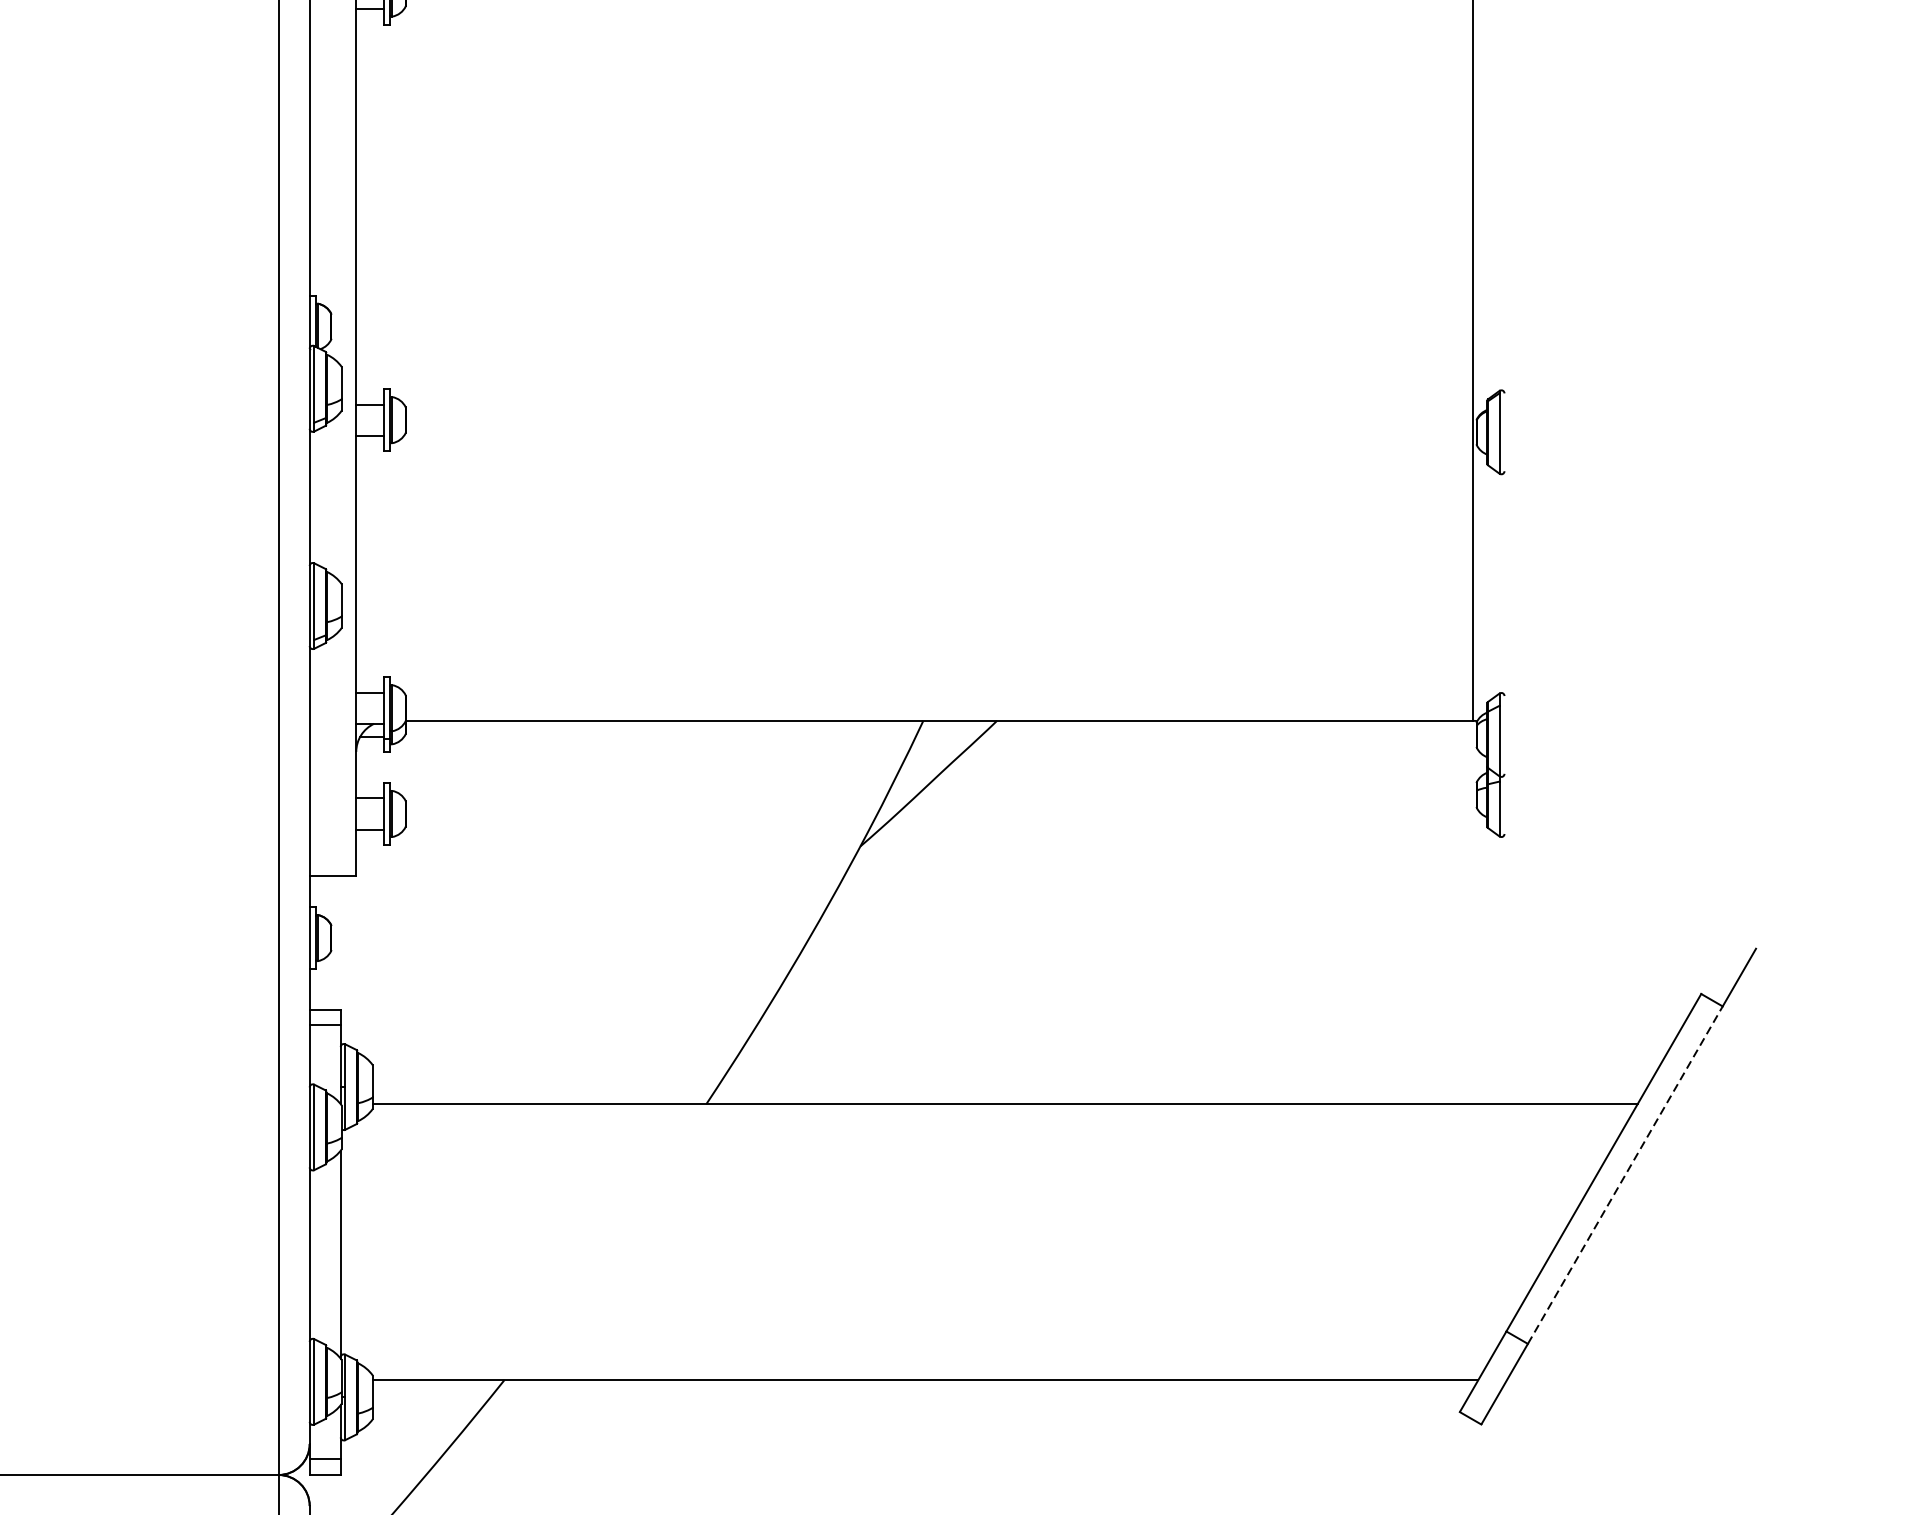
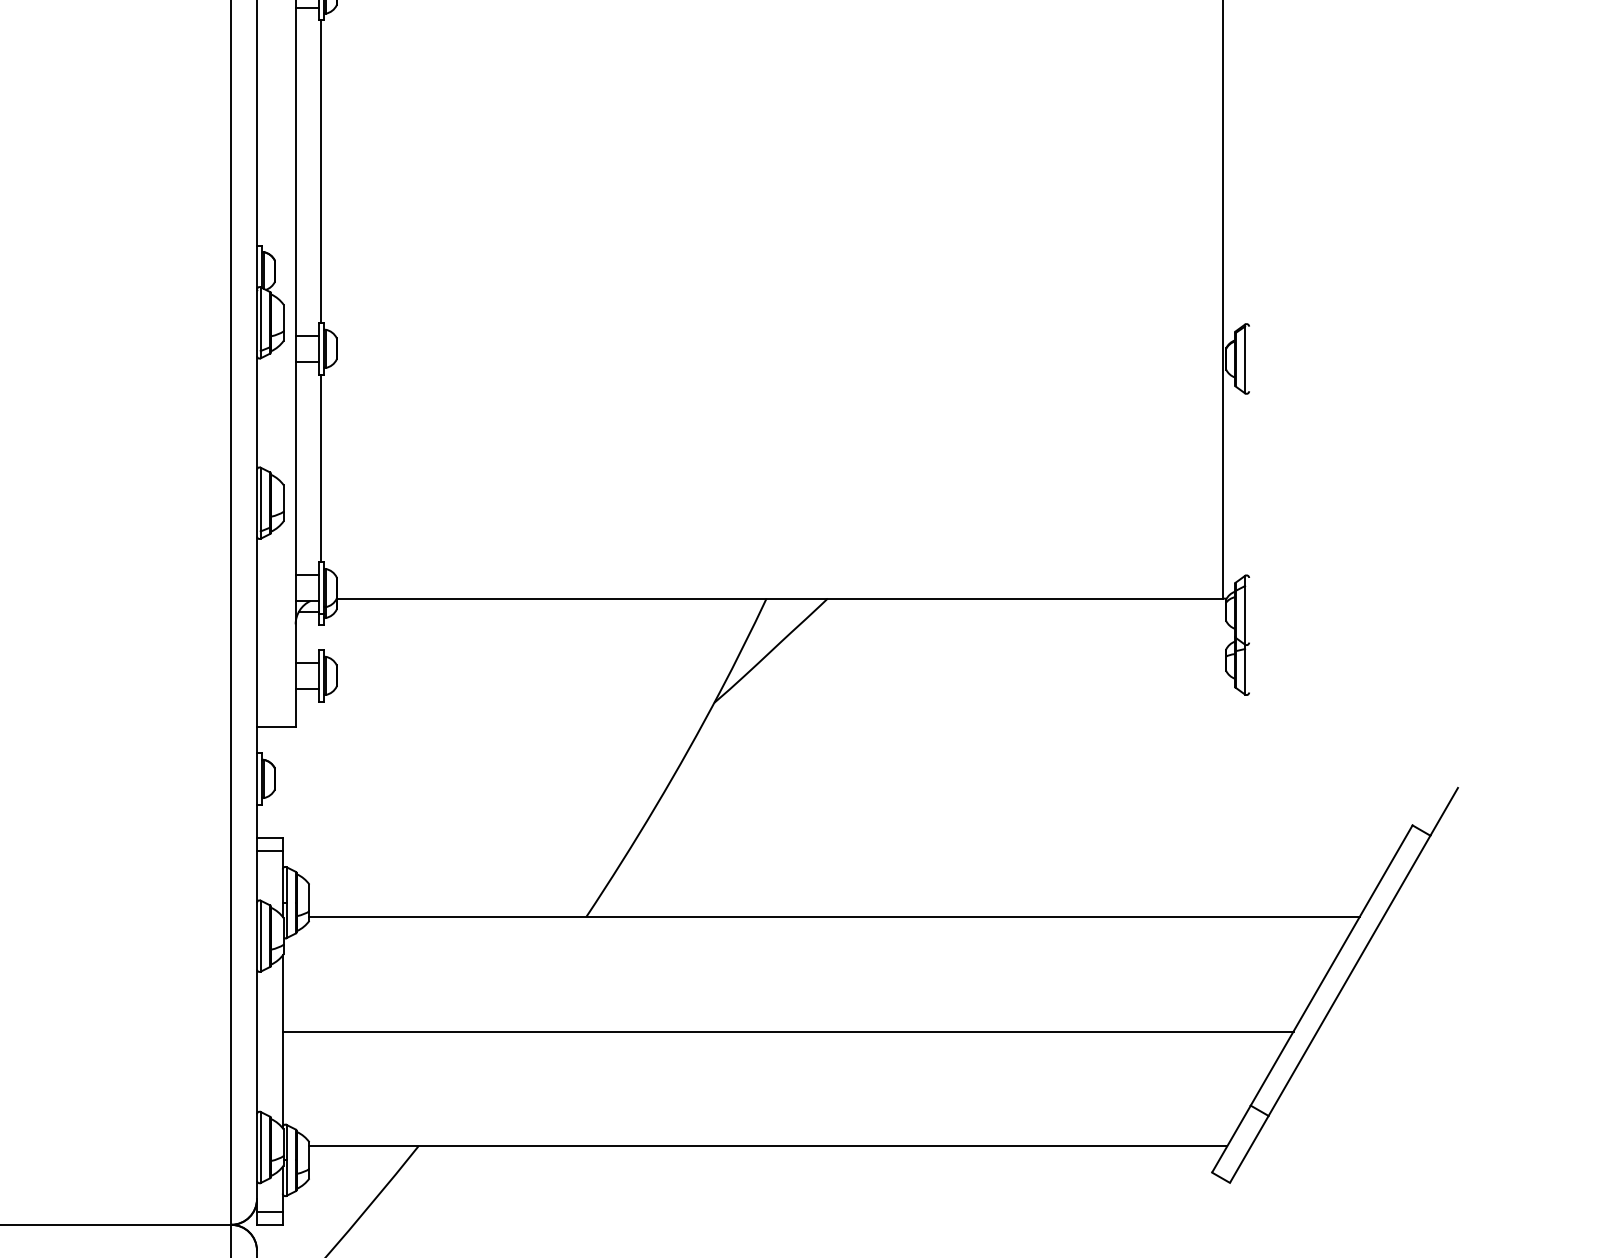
line: (387, 206) -> (321, 171), added
line: (387, 564) -> (321, 468), added
line: (1625, 1174) -> (1349, 975), dashed -> solid
line: (948, 1242) -> (787, 1031), added

